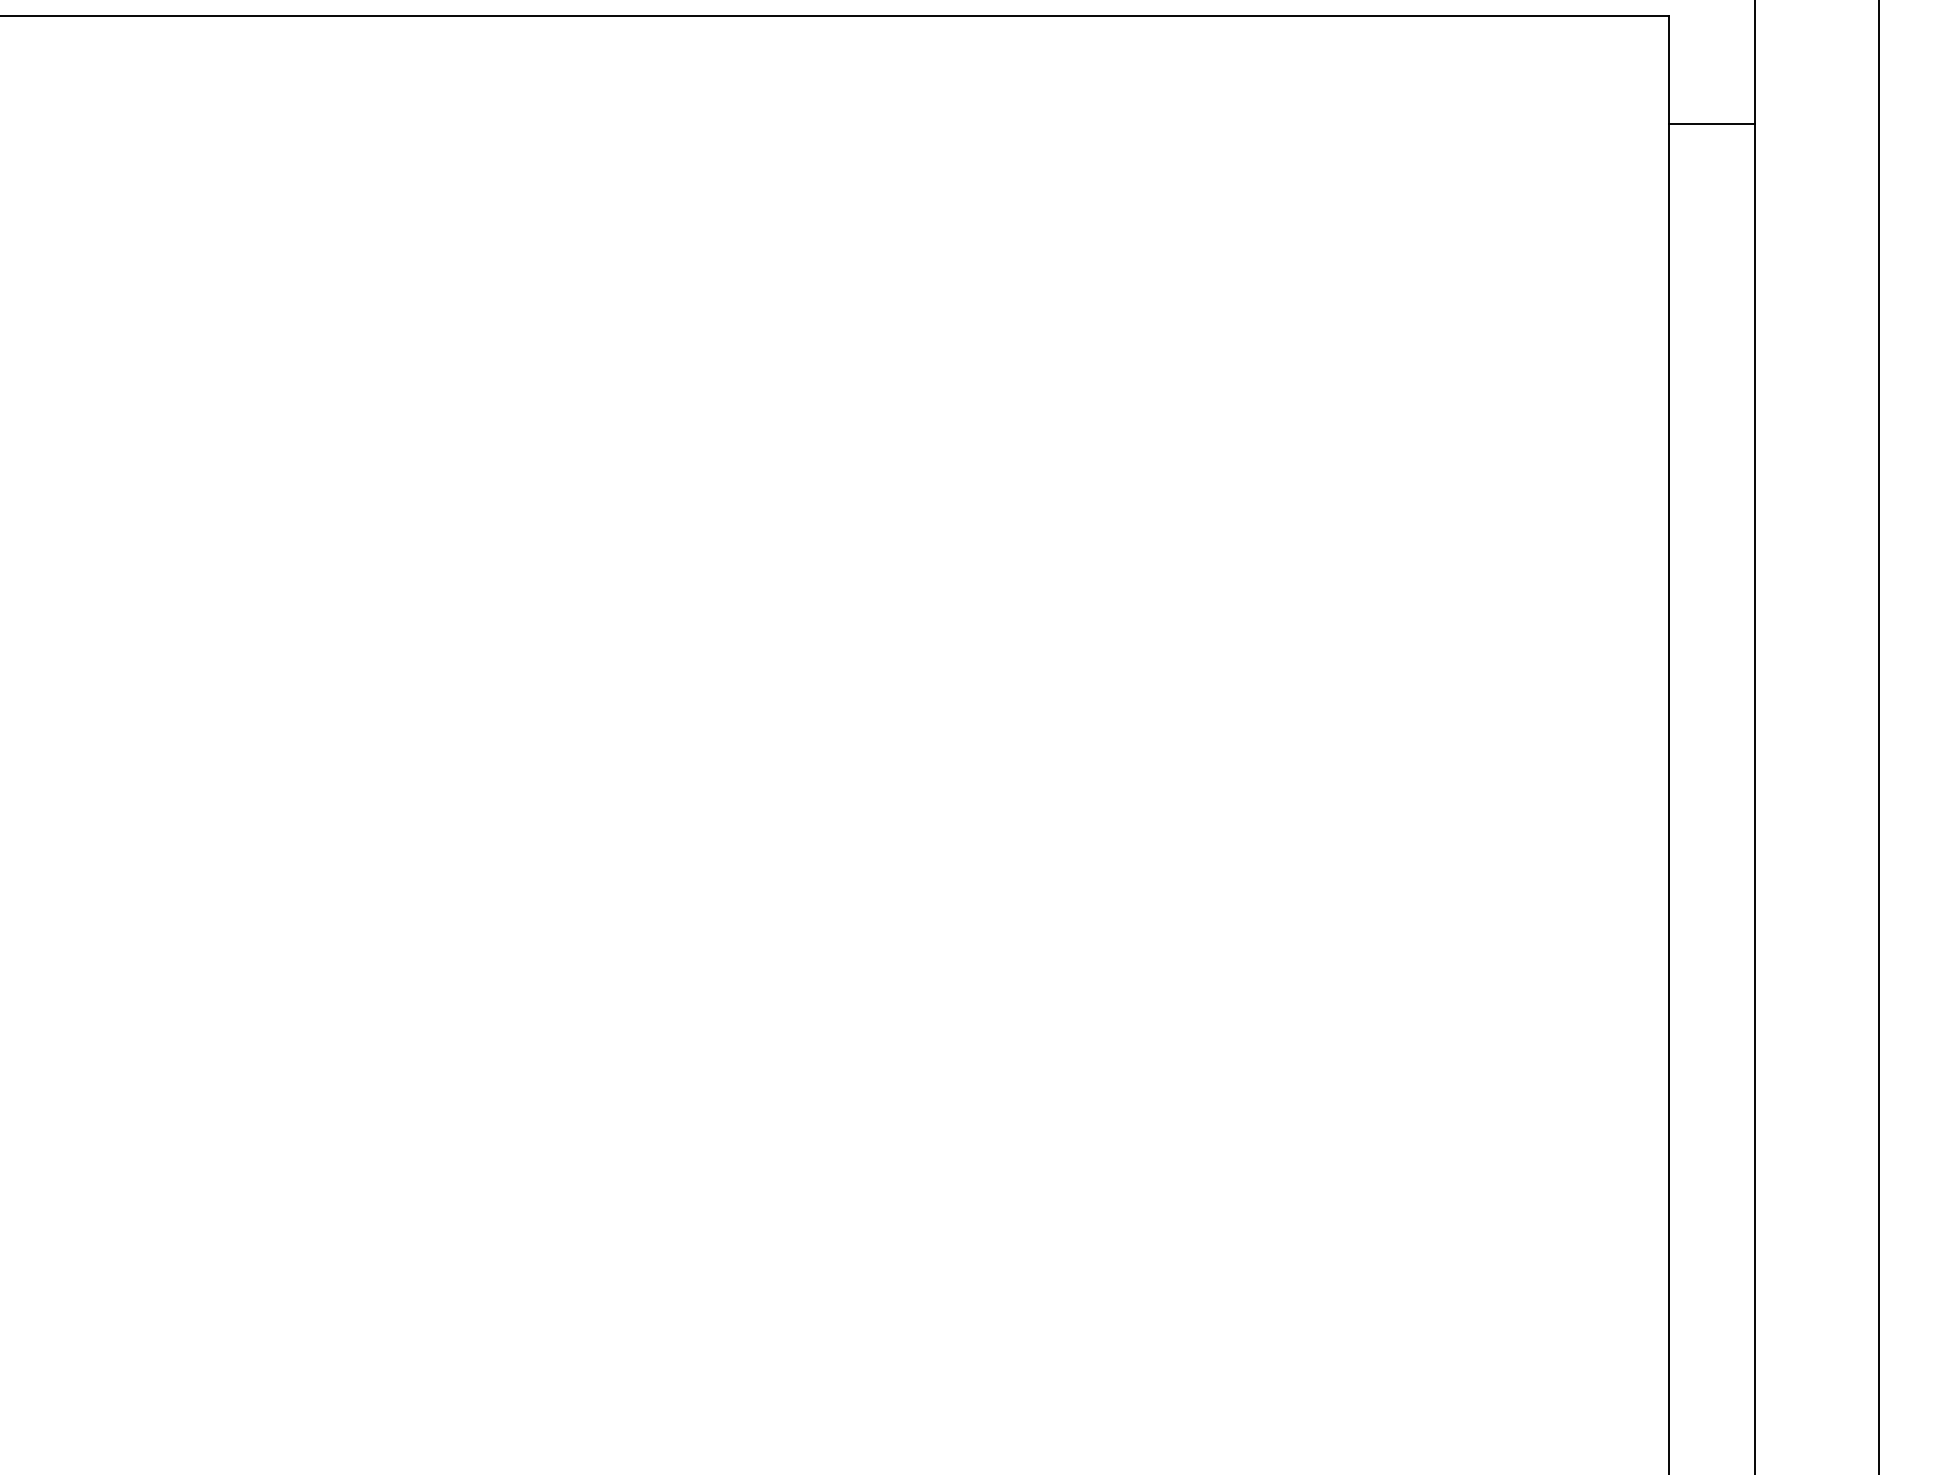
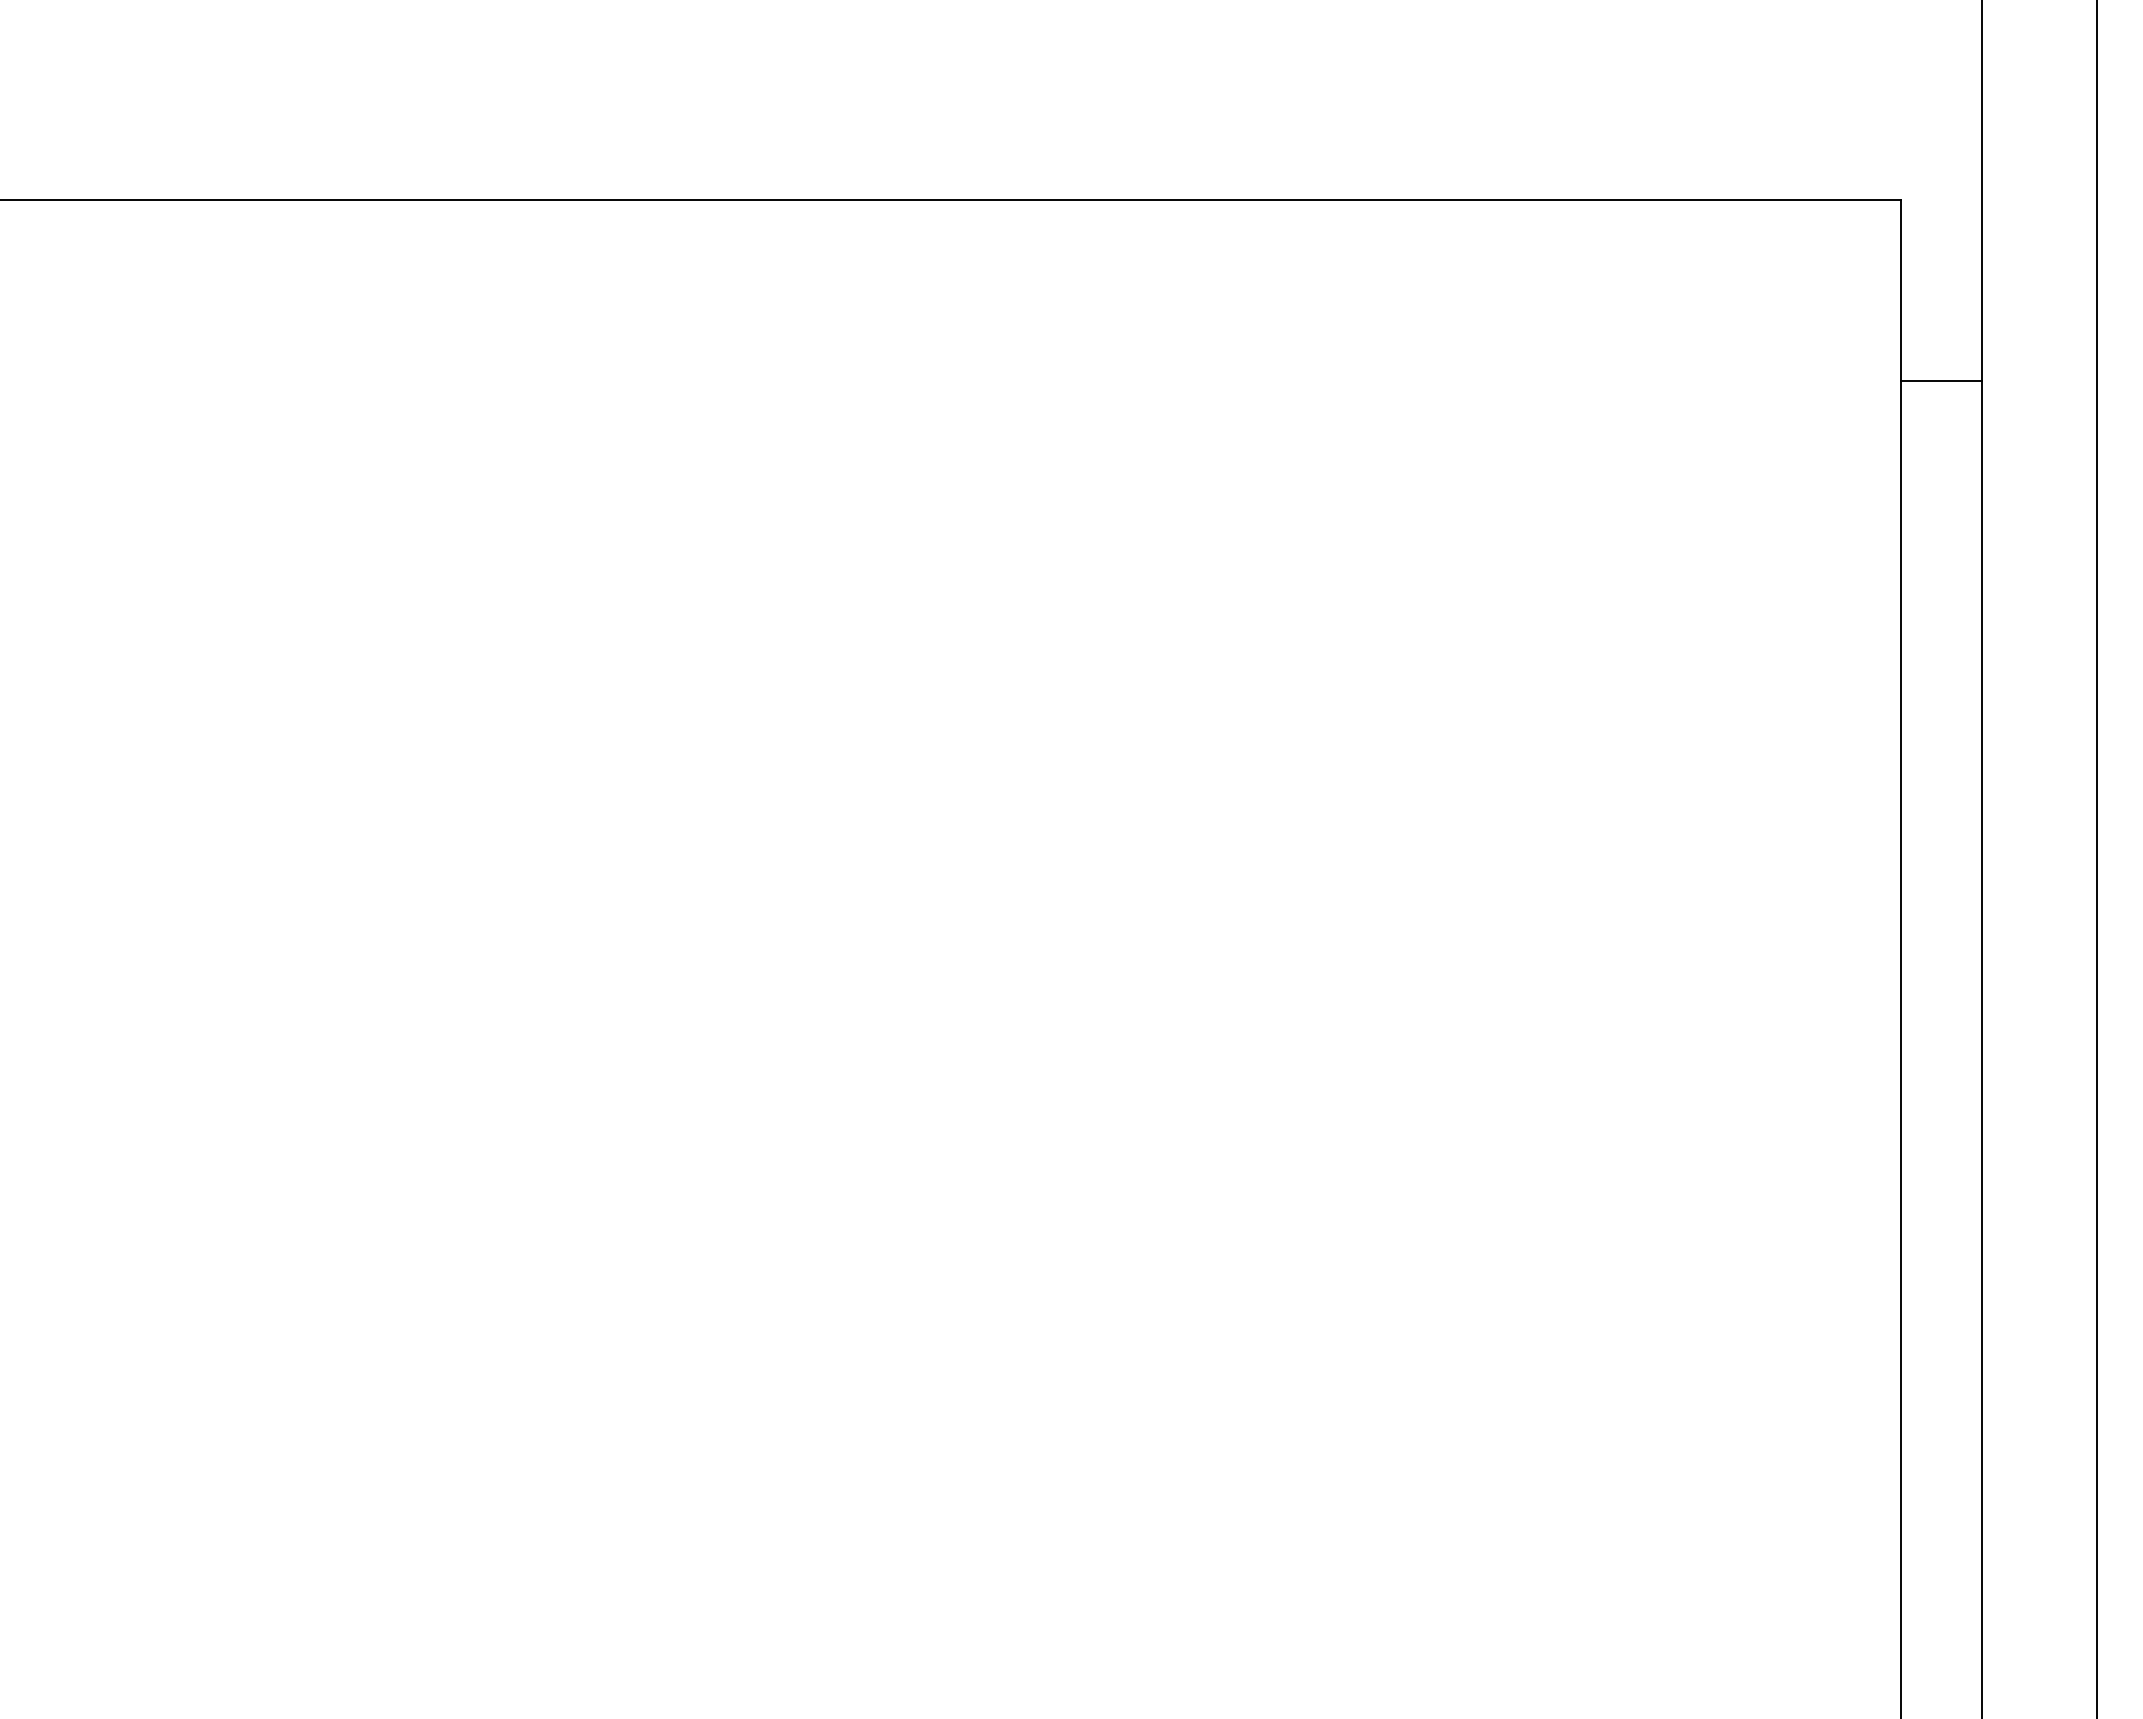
line: (1711, 124) -> (1940, 381), moved

